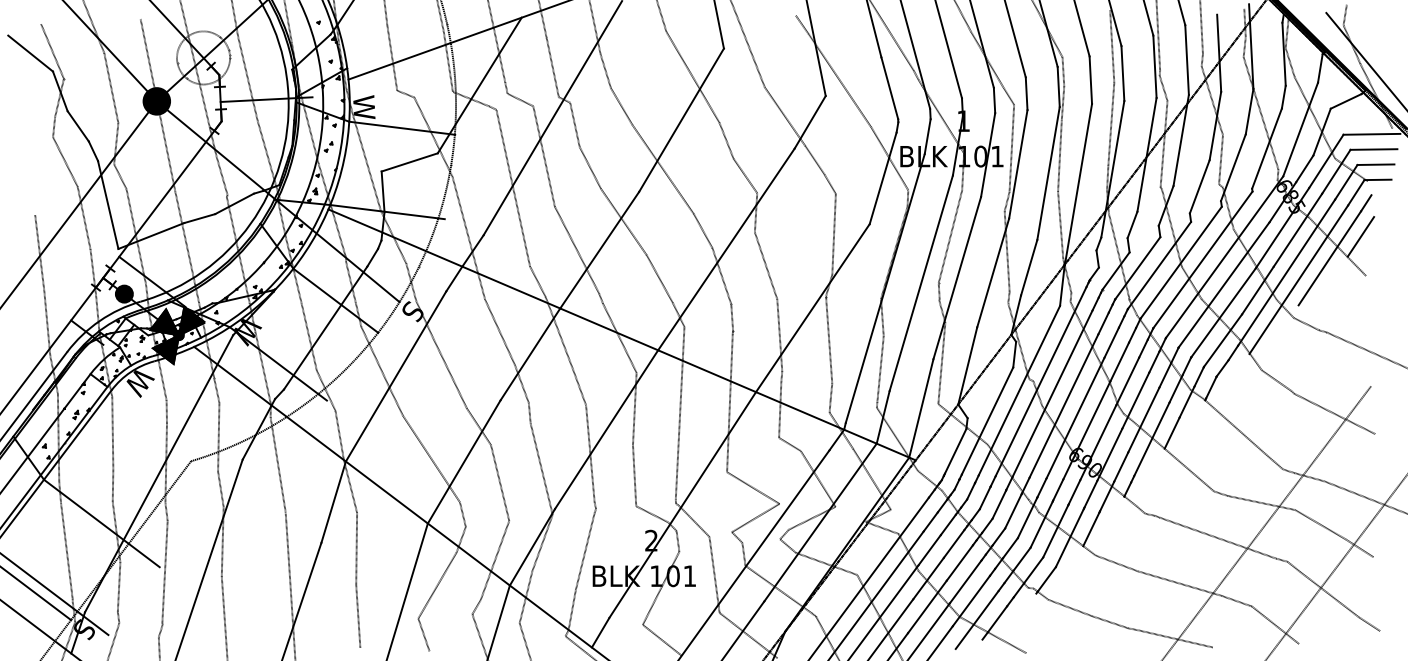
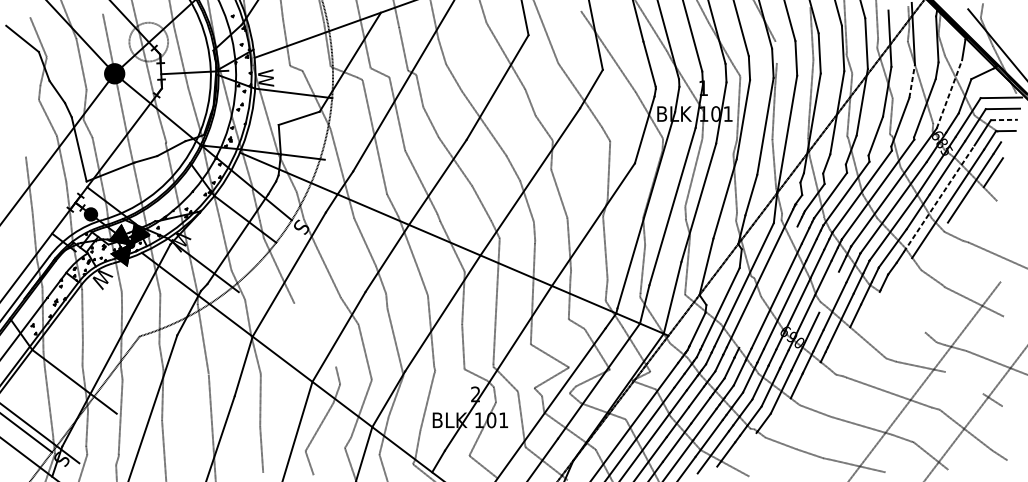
line: (1063, 71) -> (776, 51), removed
line: (1249, 111) -> (912, 81), solid -> dashed
line: (1300, 129) -> (949, 94), solid -> dashed
line: (1376, 164) -> (1004, 119), solid -> dashed
line: (1286, 272) -> (939, 198), solid -> dashed
line: (1052, 393) -> (768, 286), removed
line: (1135, 400) -> (828, 292), removed
line: (1235, 427) -> (901, 311), removed
line: (431, 459) -> (315, 335), removed
line: (1320, 524) -> (963, 382), removed

